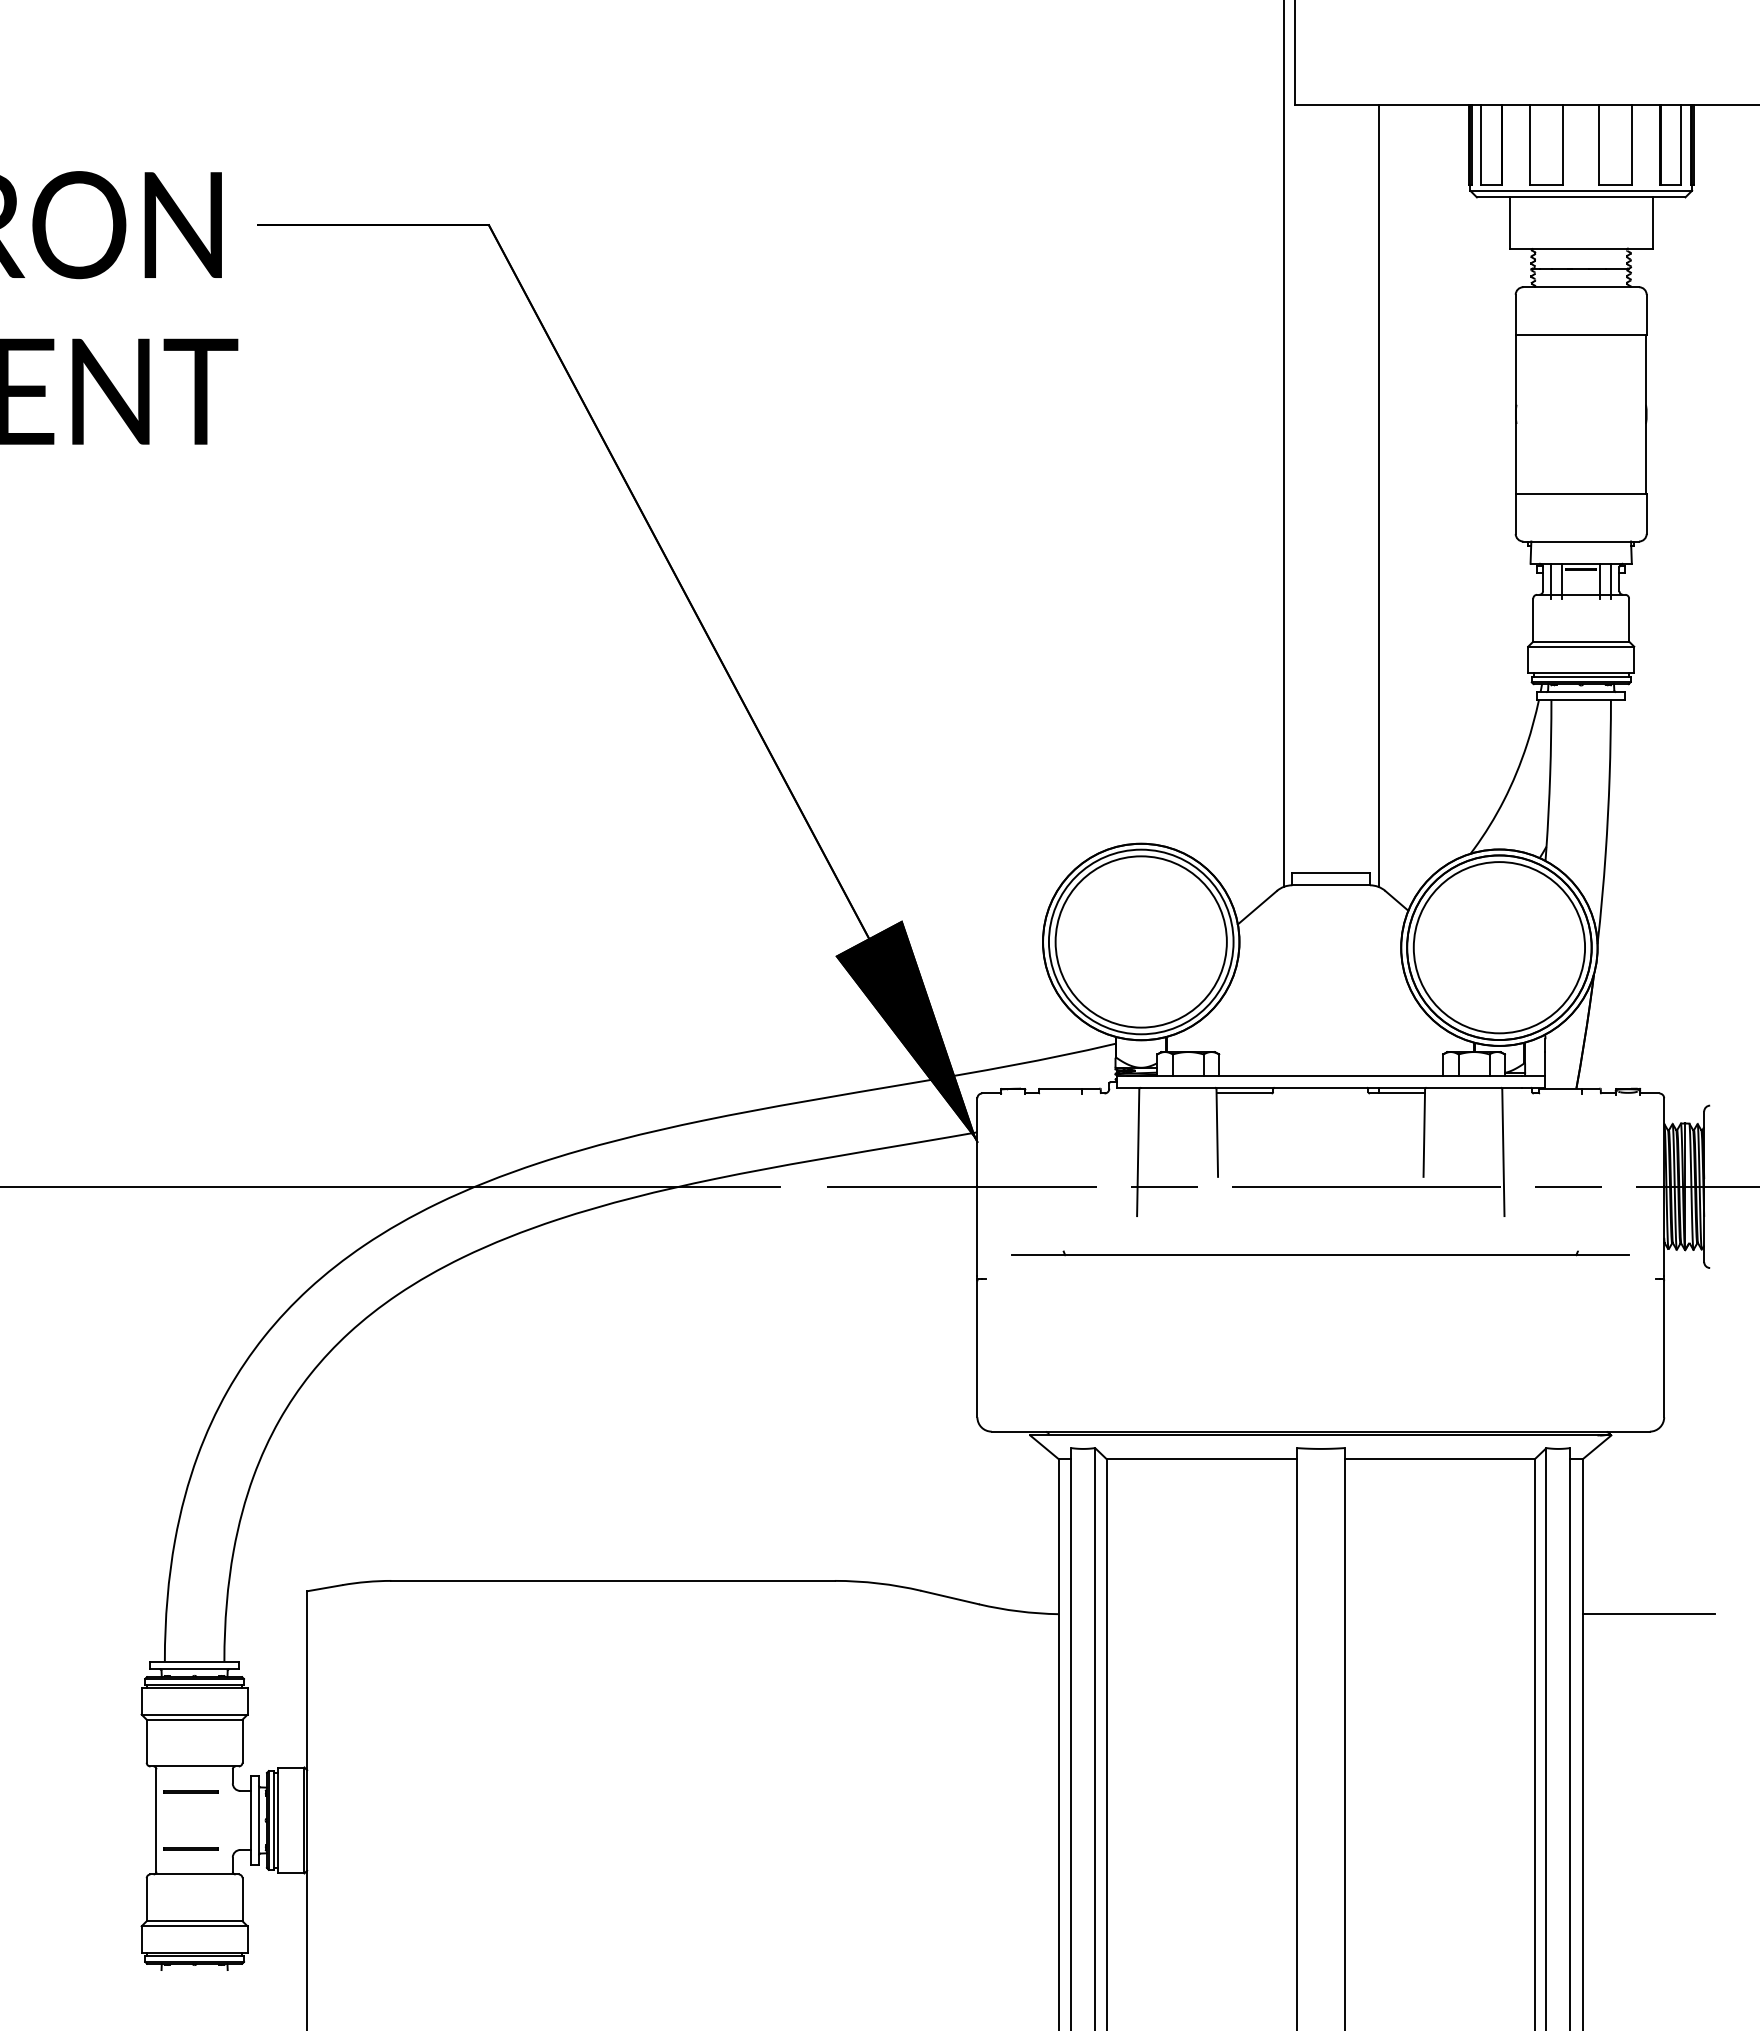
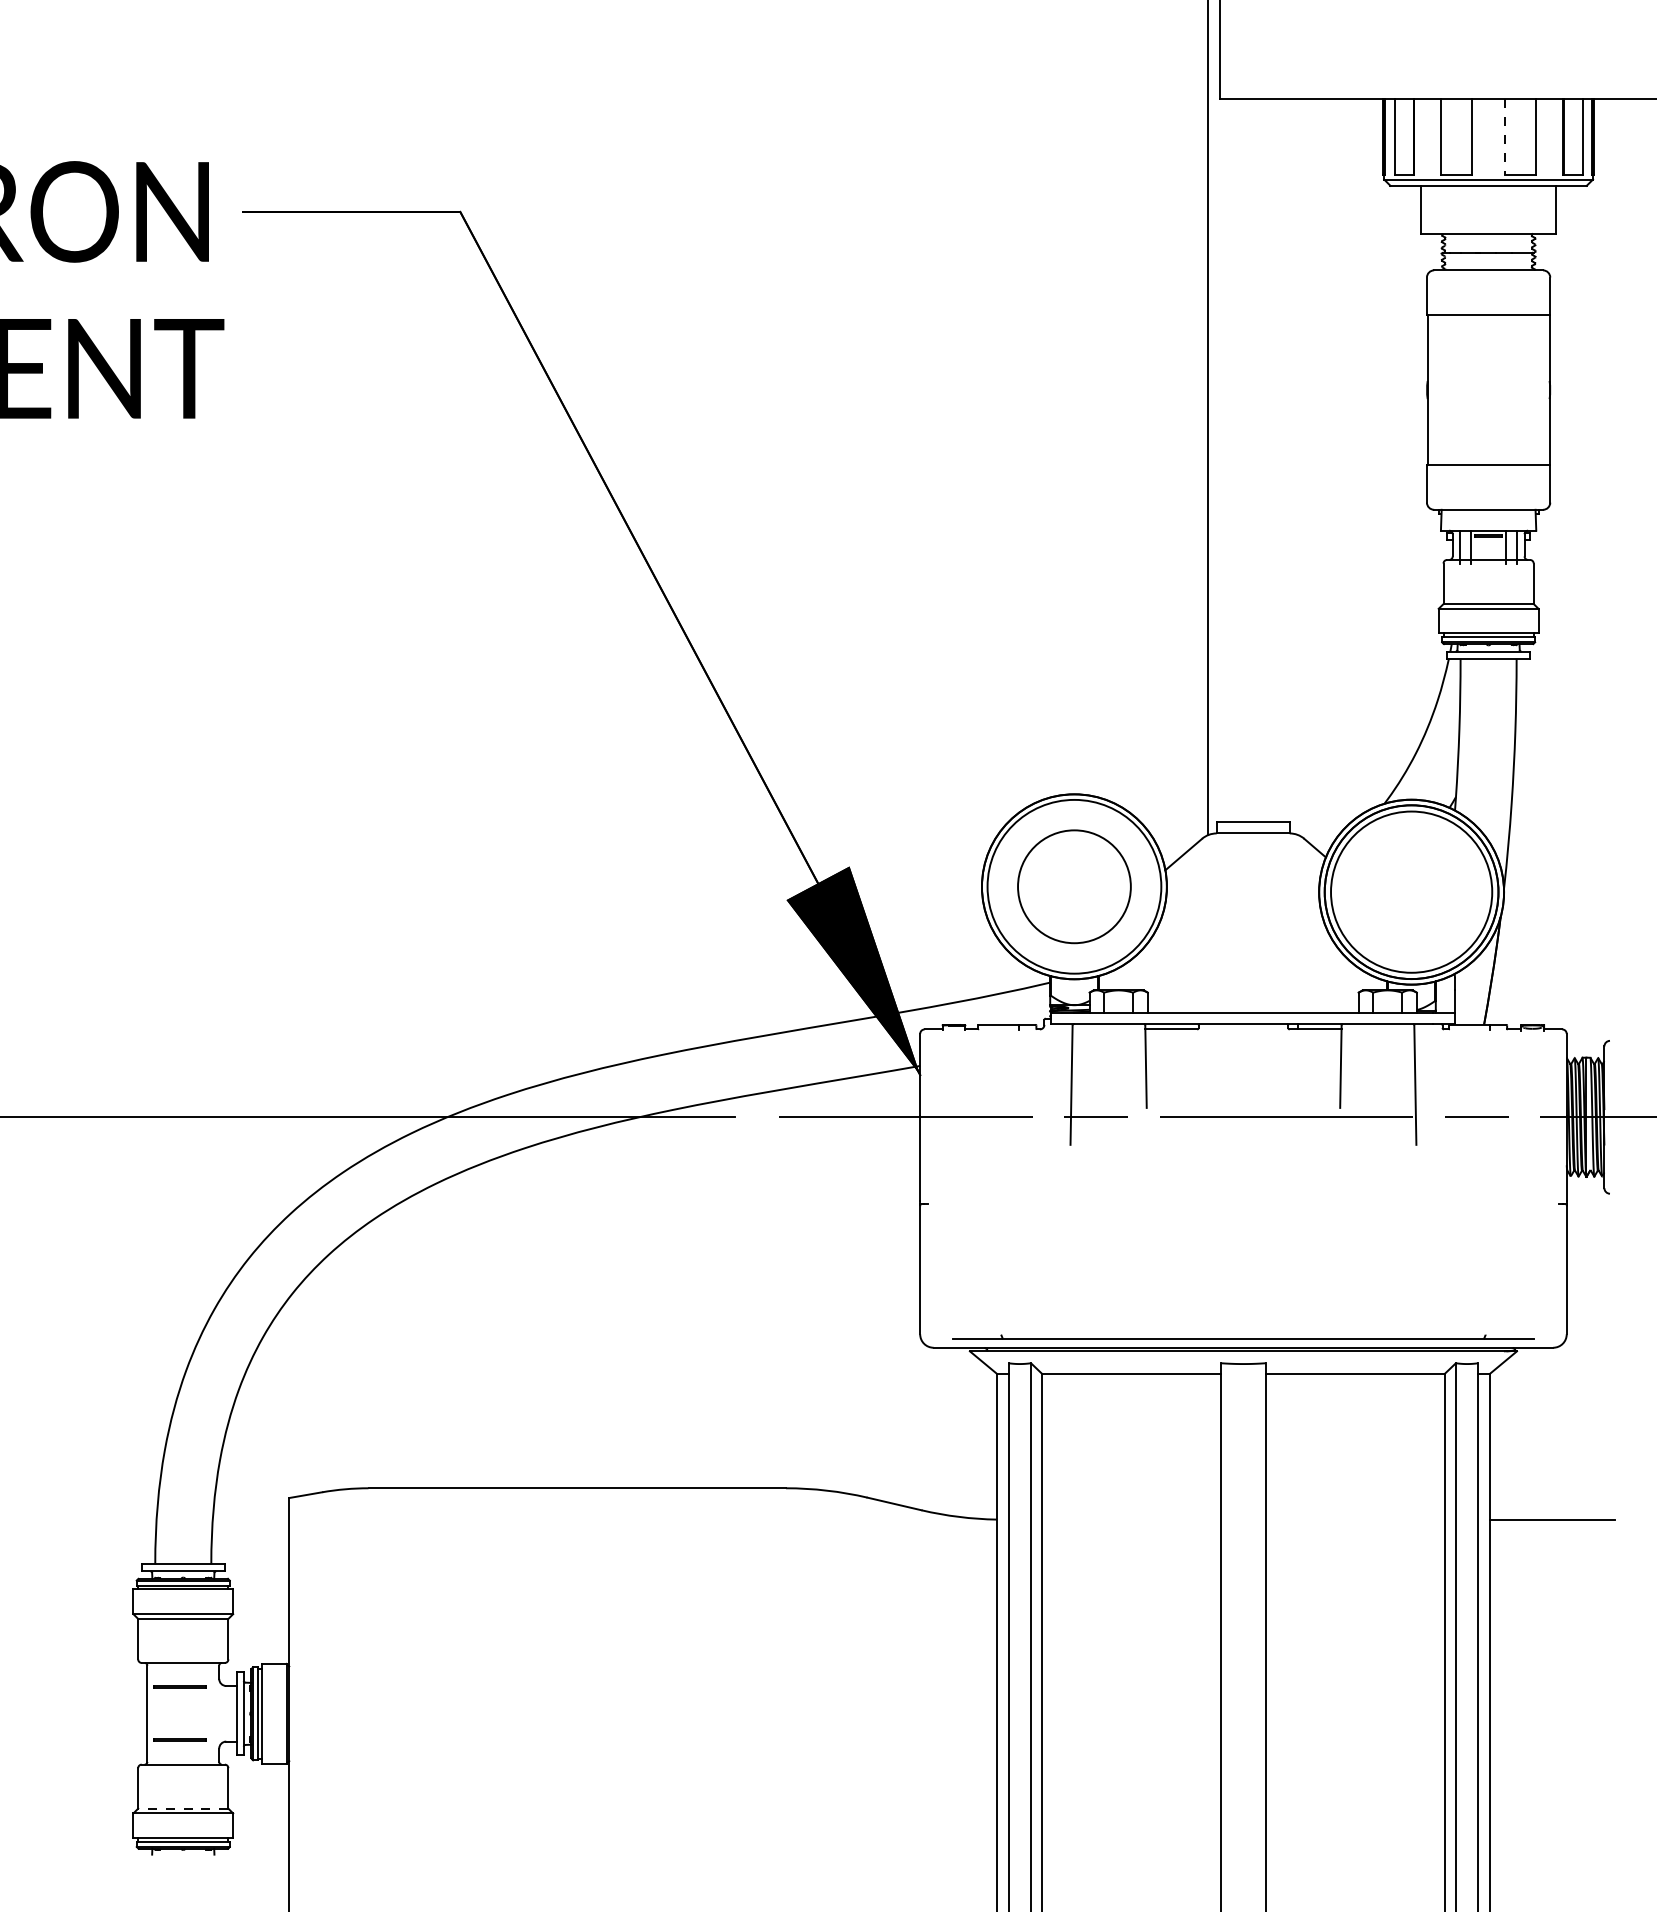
line: (1599, 145) -> (1505, 136), solid -> dashed
line: (1378, 496) -> (1297, 467), removed
circle: (1140, 941) -> (1073, 886), size x0.7
part: (1320, 1253) -> (1243, 1337), moved
line: (194, 1921) -> (183, 1808), solid -> dashed

